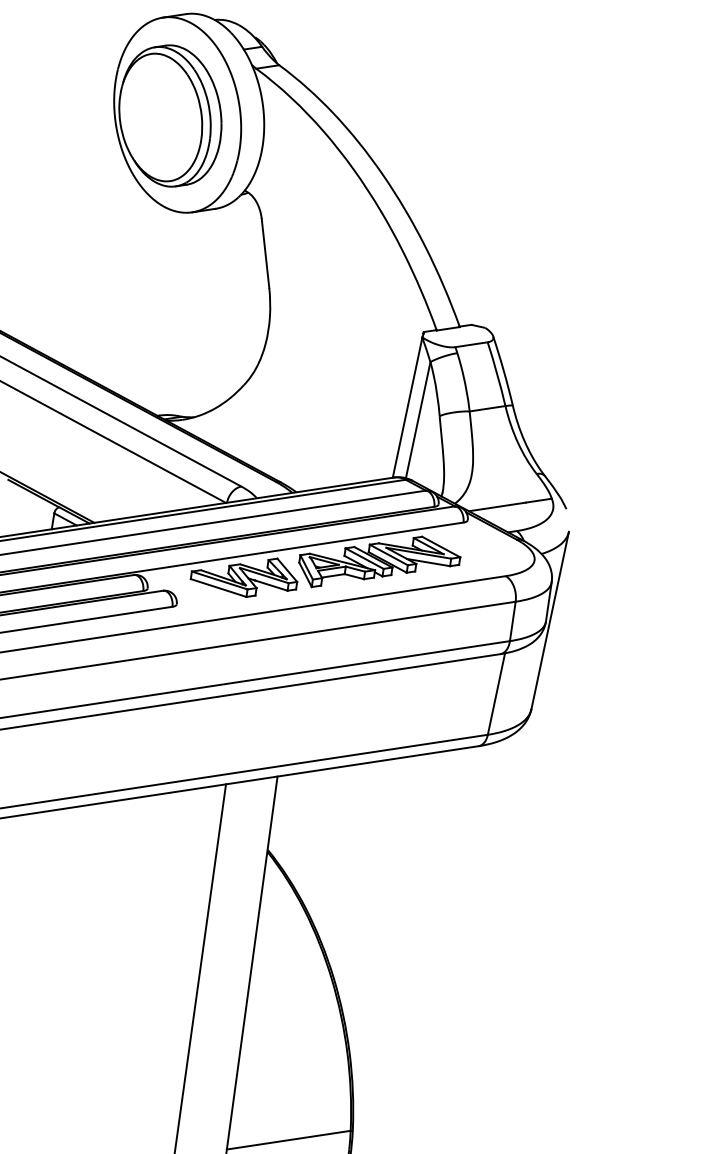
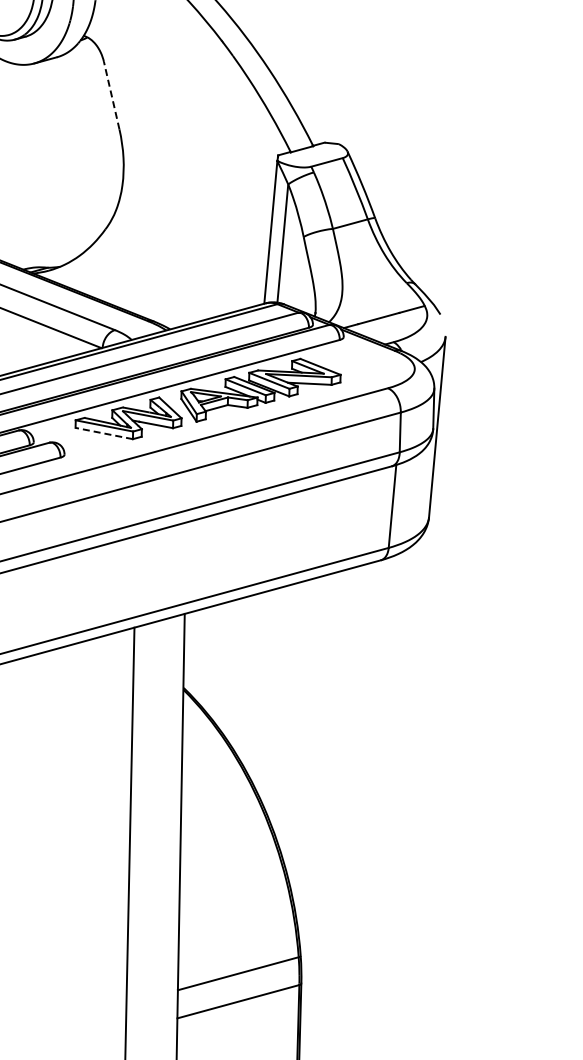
line: (265, 253) -> (111, 95), solid -> dashed
line: (218, 587) -> (104, 433), solid -> dashed

